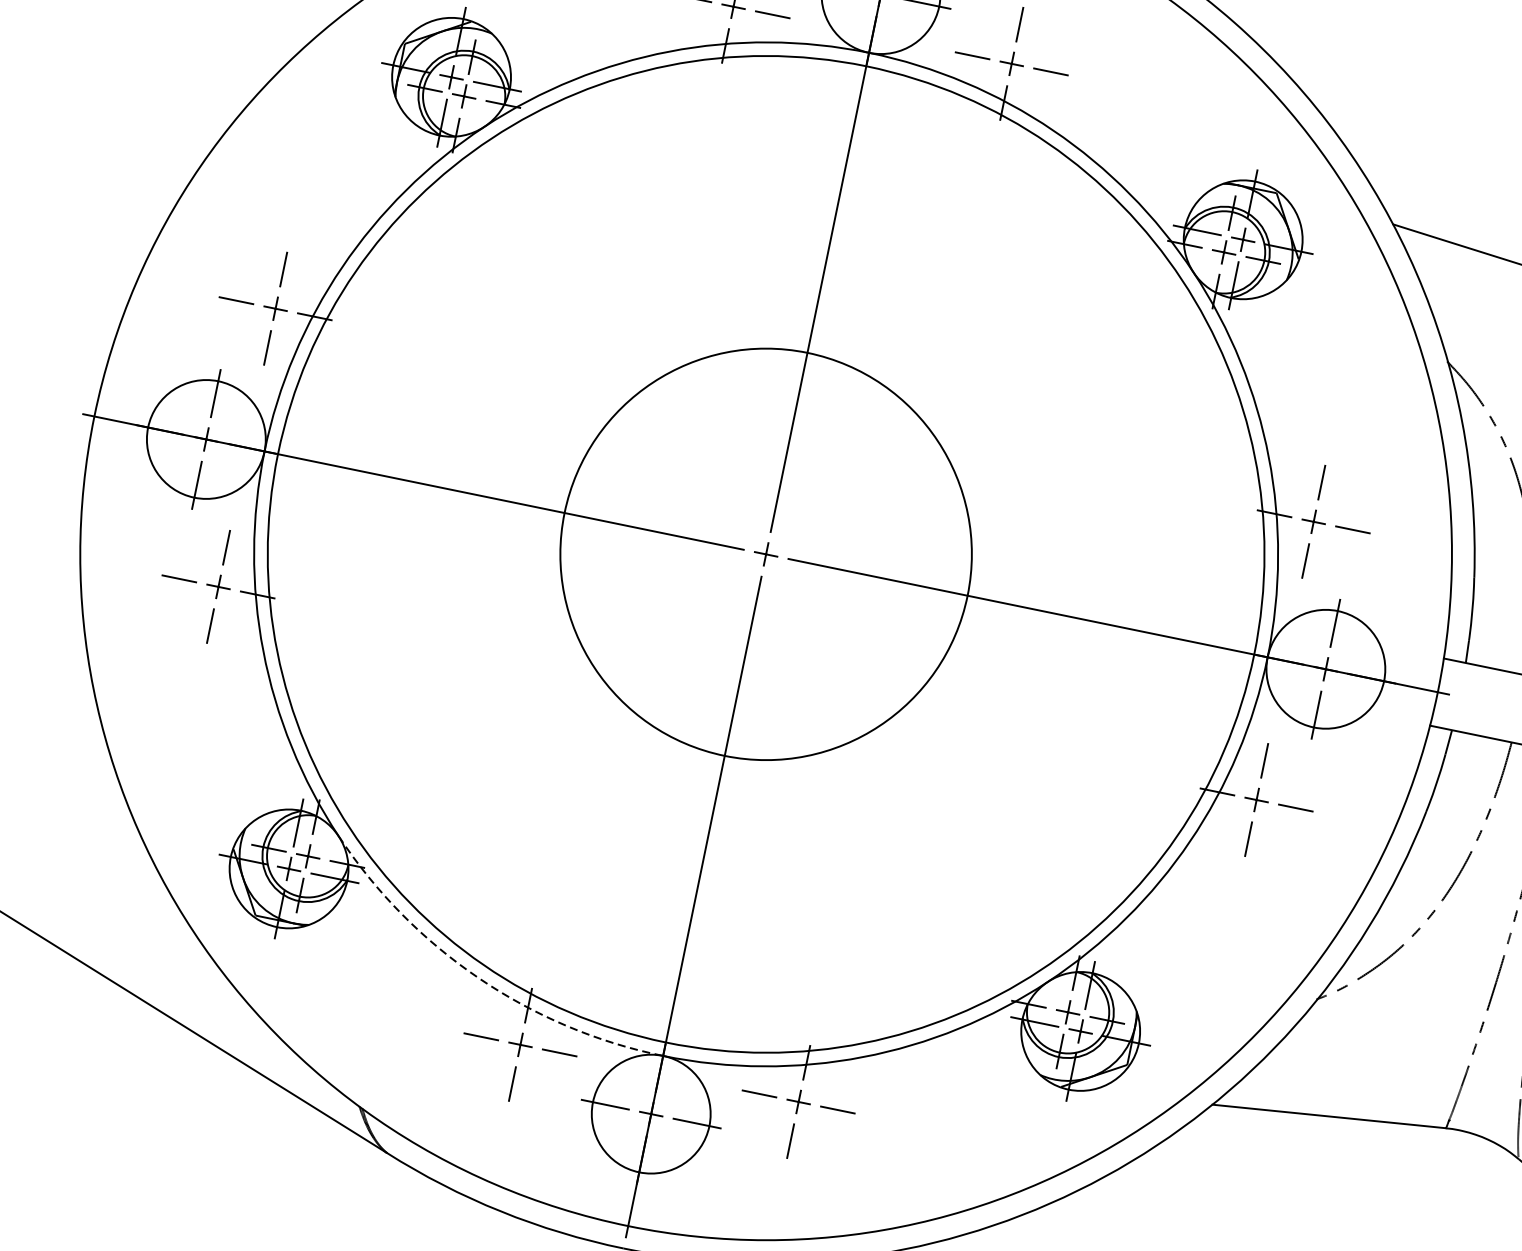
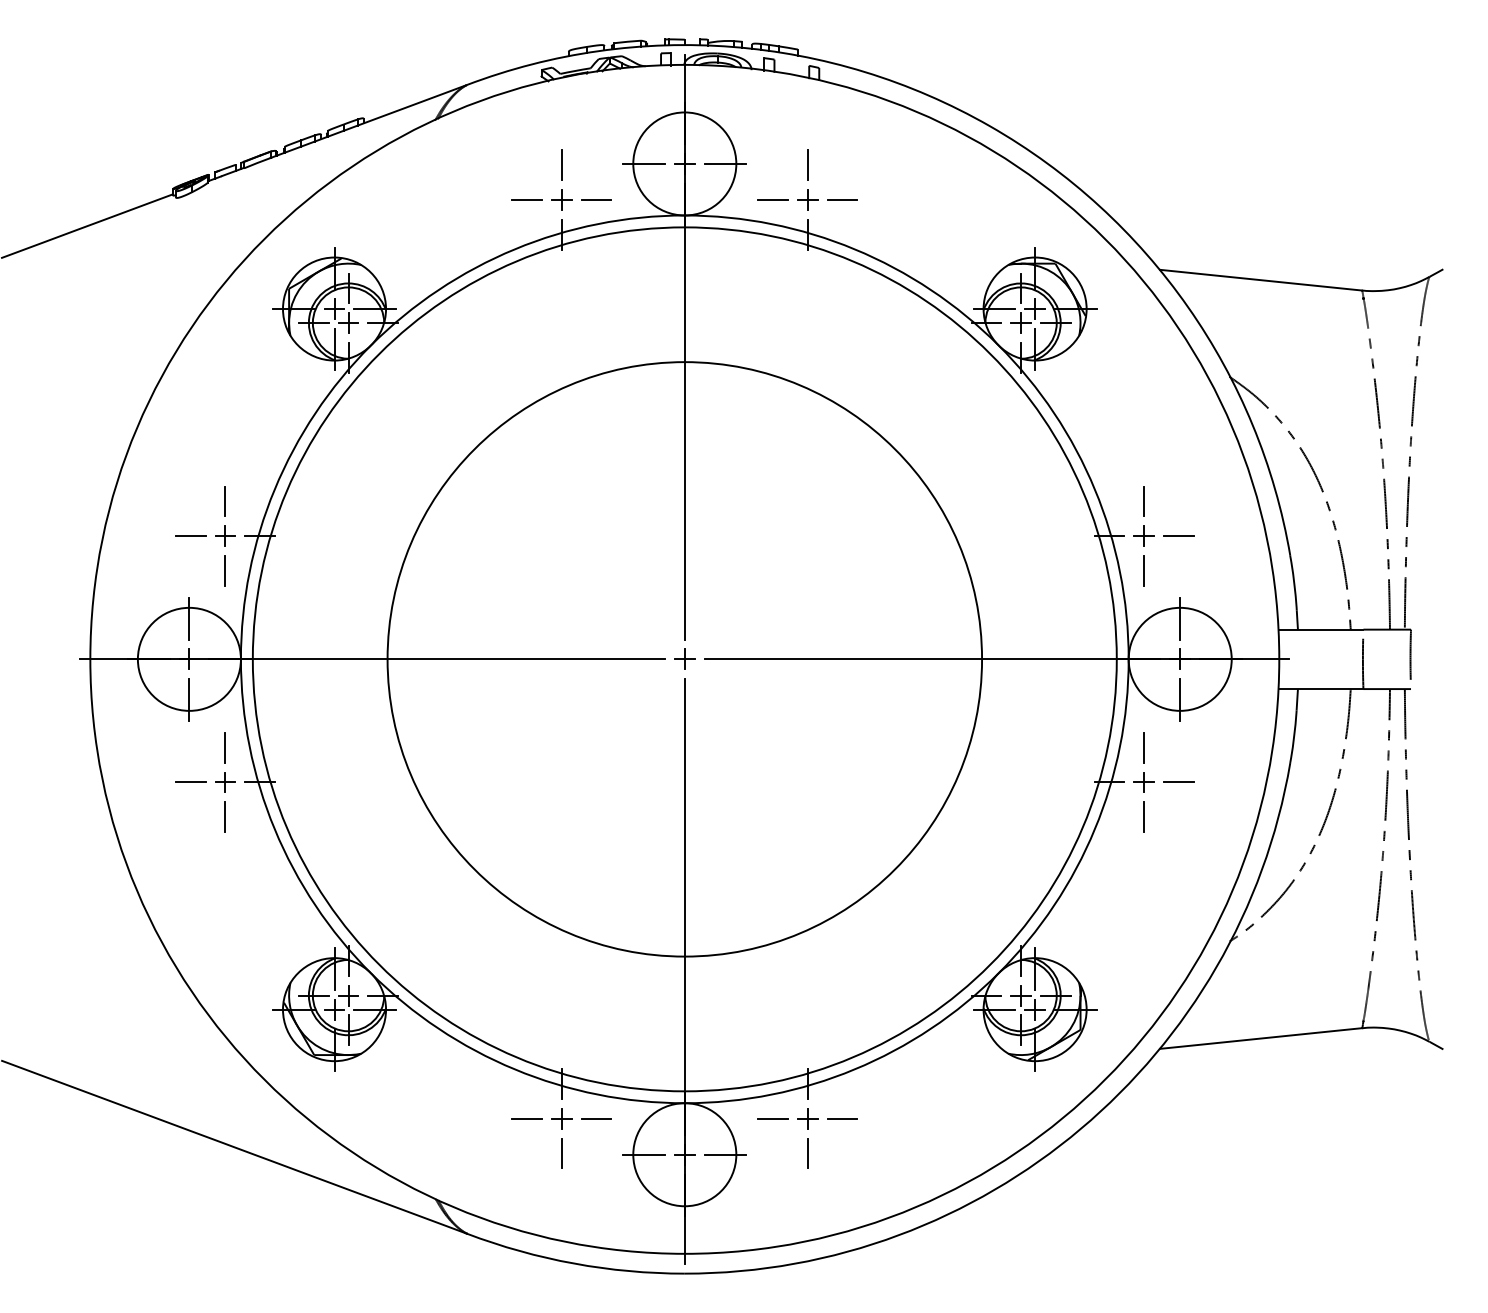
circle: (765, 554) -> (684, 659), size x1.67
arc: (478, 978) -> (514, 1069), dashed -> solid

